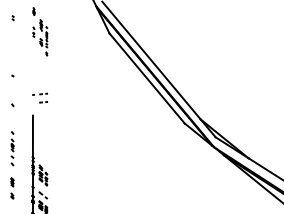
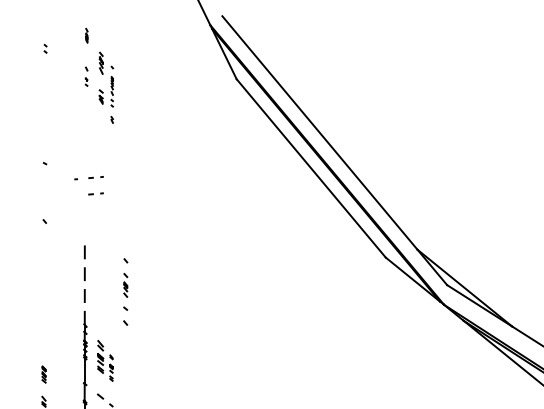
part: (39, 97) -> (87, 184), moved
line: (32, 136) -> (83, 283), solid -> dashed
part: (12, 148) -> (125, 291), moved

